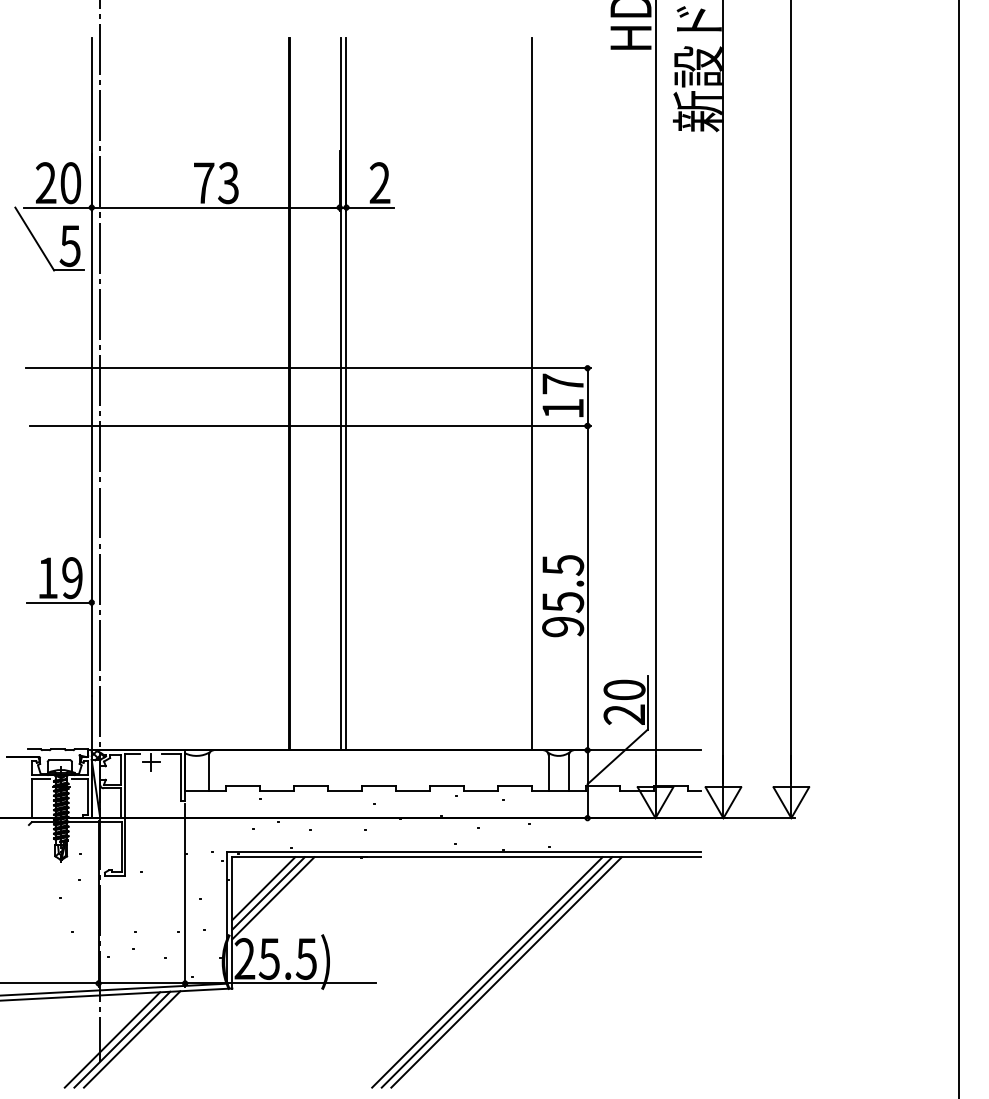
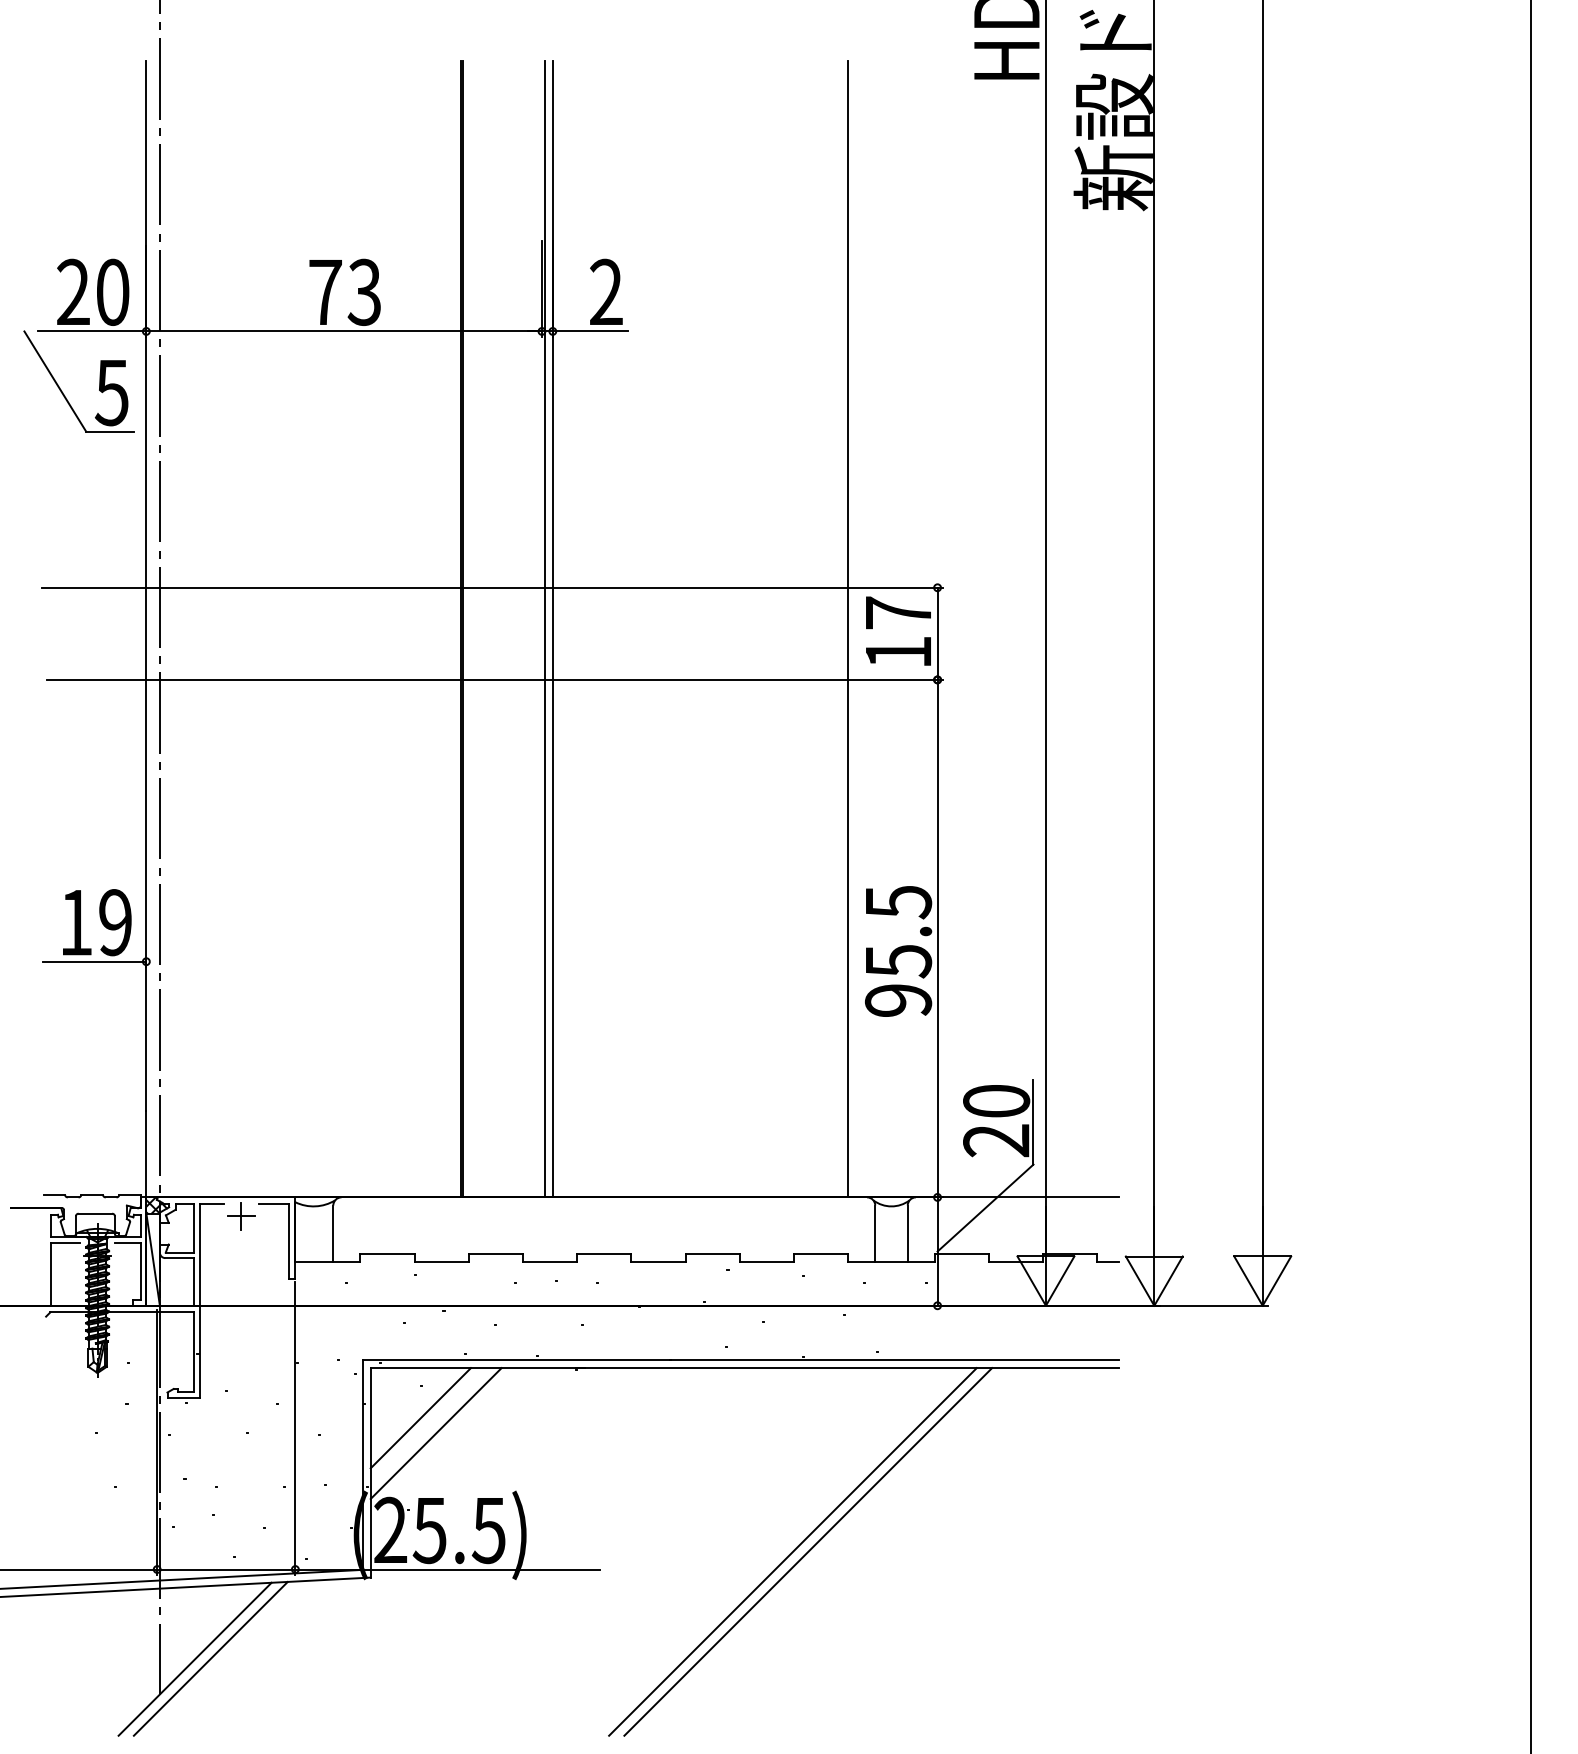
line: (268, 893) -> (428, 1425), removed
line: (487, 972) -> (777, 1552), removed
line: (112, 1039) -> (179, 1658), removed

